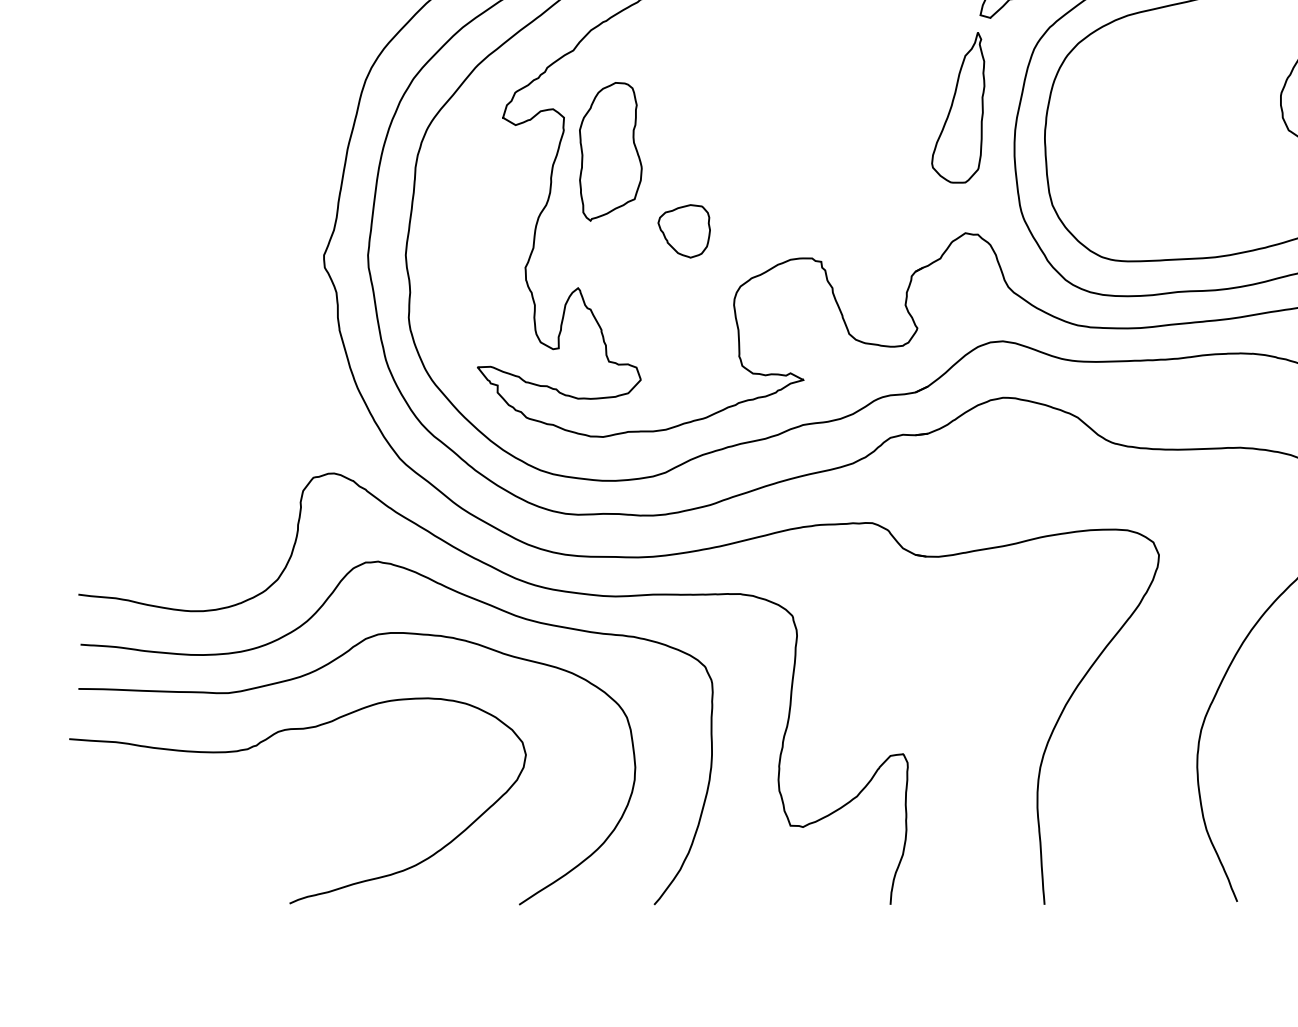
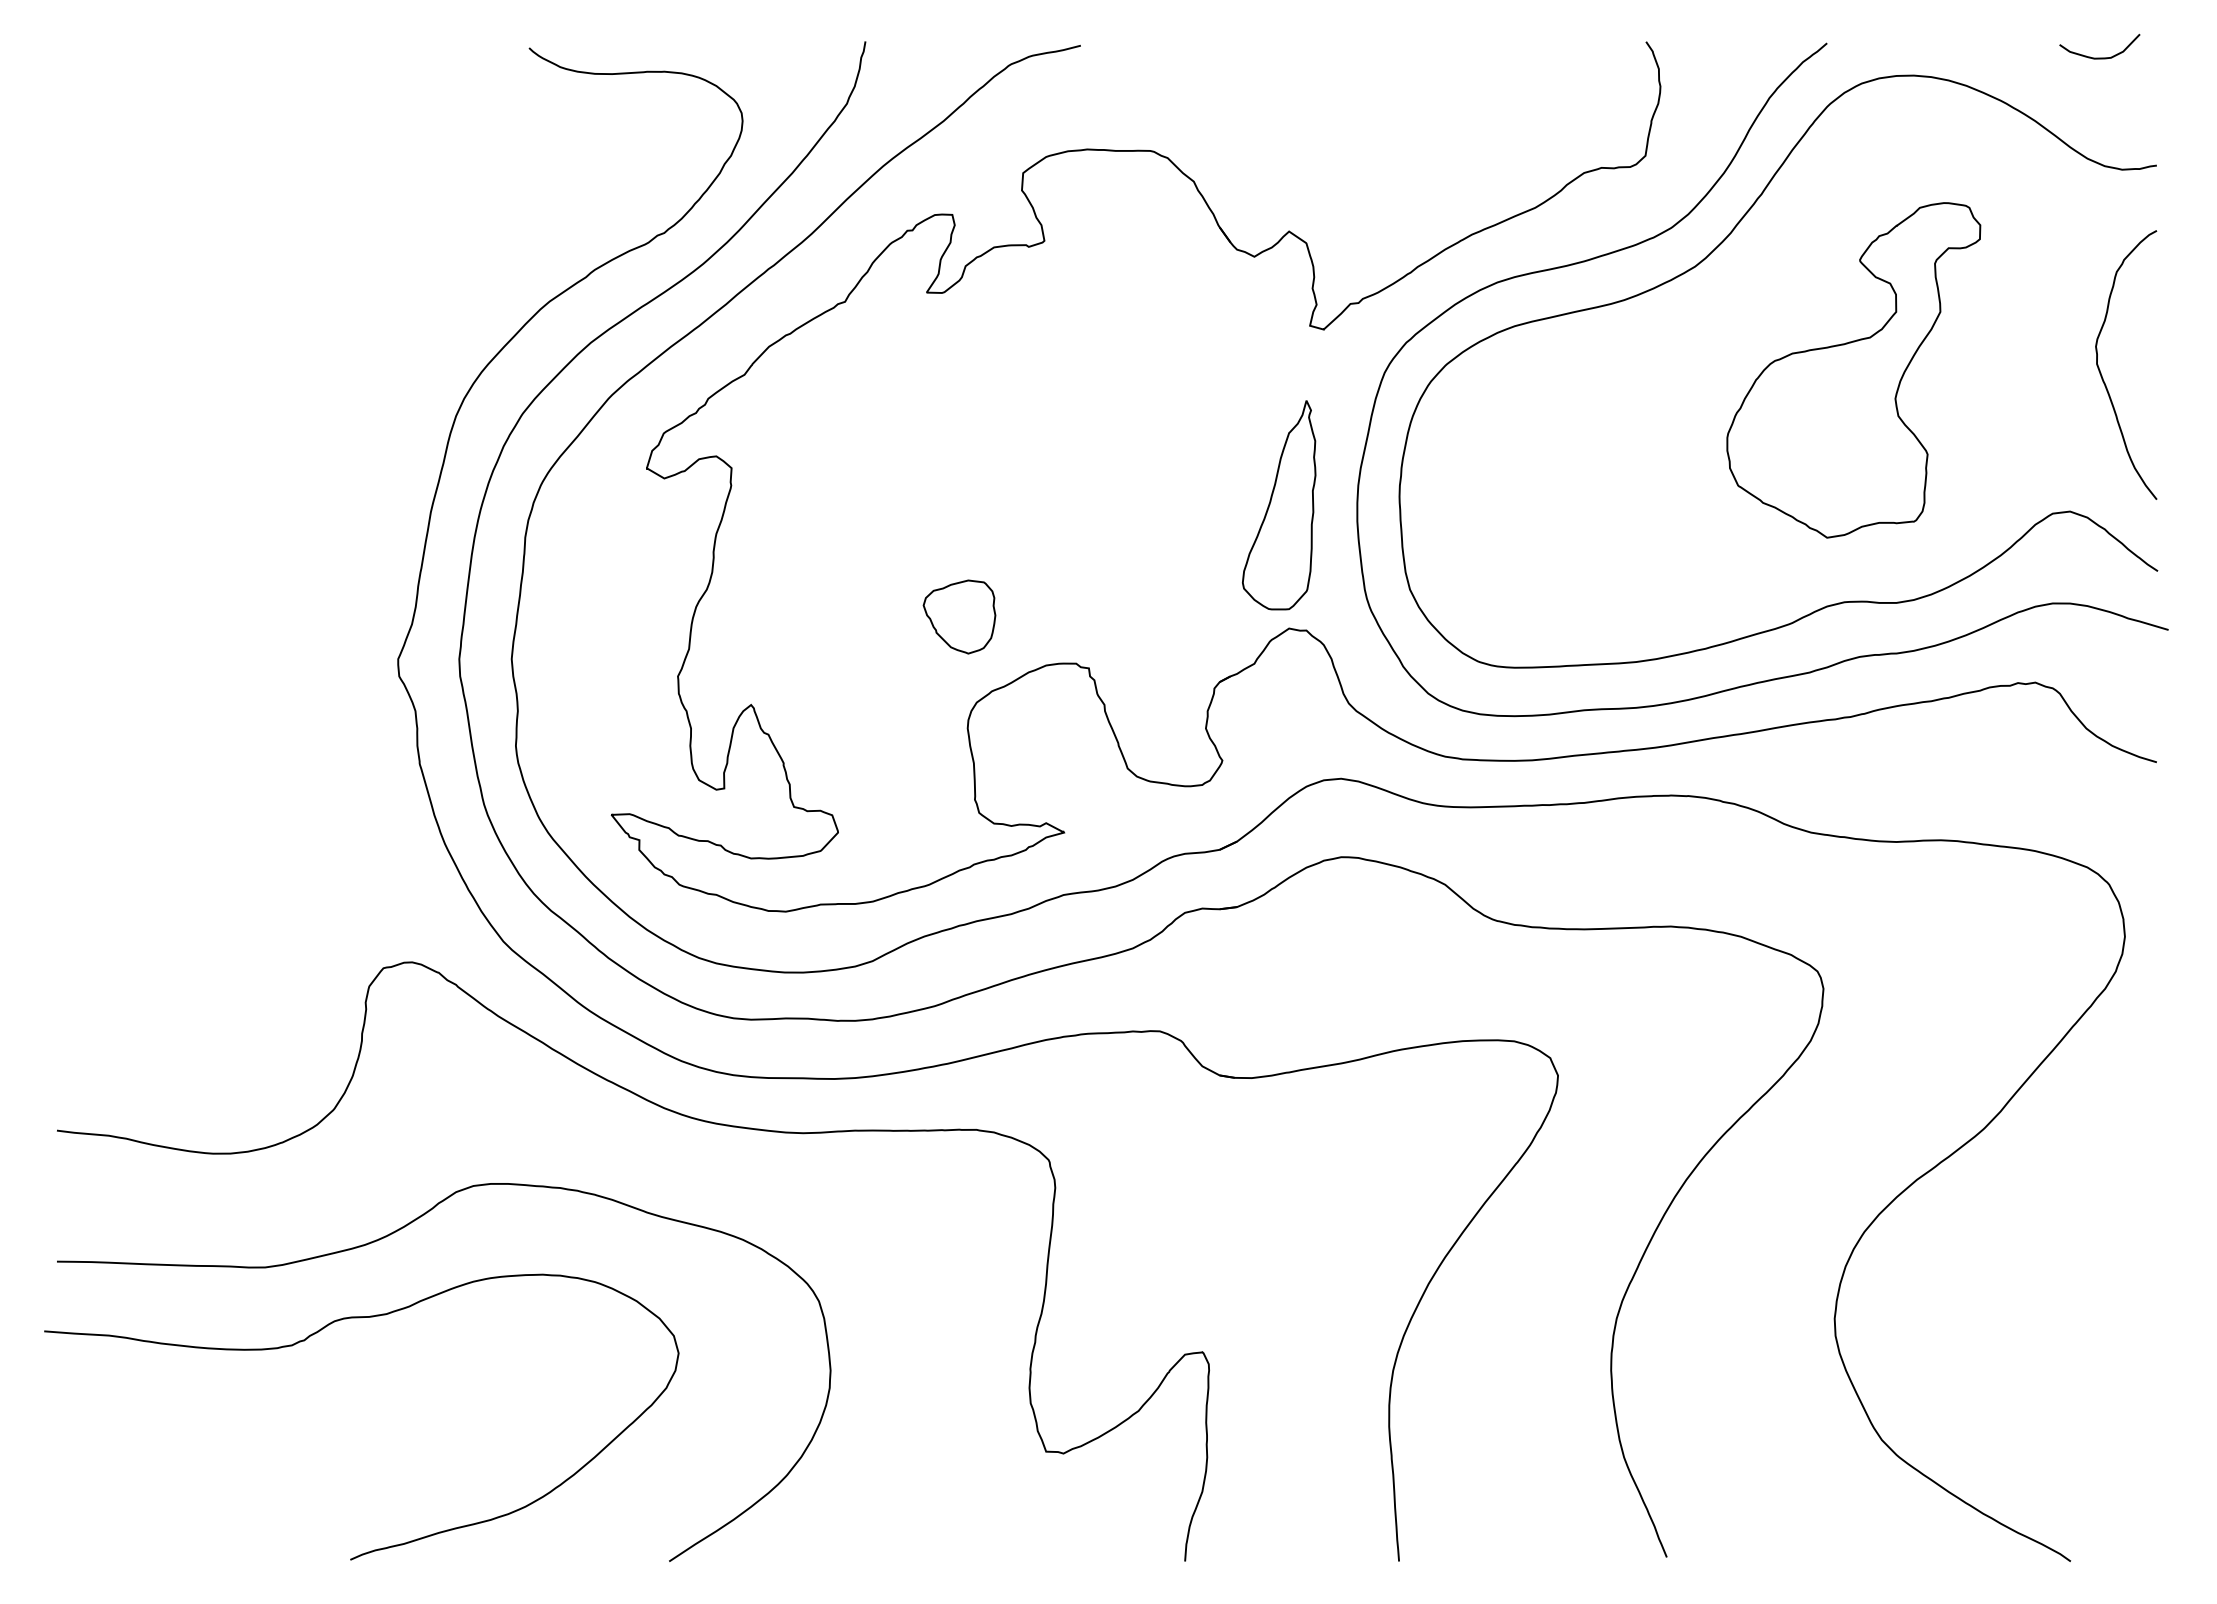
part: (958, 107) -> (1279, 505), moved
part: (610, 151) -> (796, 515), removed
part: (684, 230) -> (959, 616), moved
curve: (307, 621) -> (375, 1168), removed

